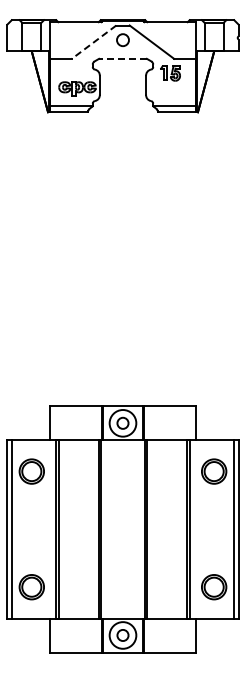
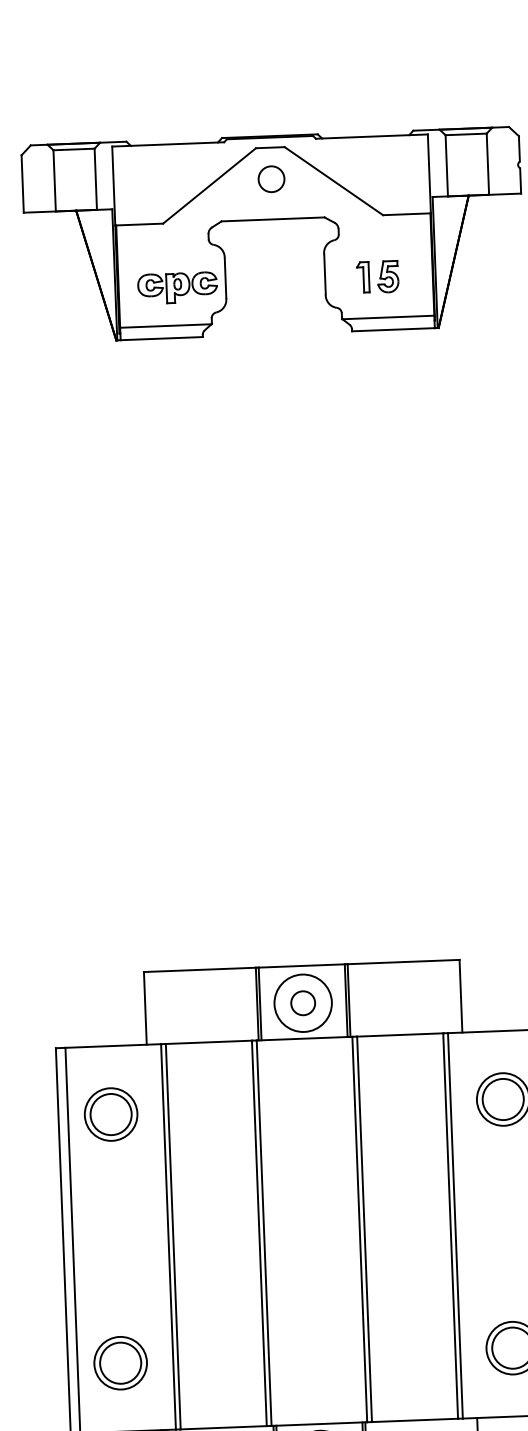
line: (94, 42) -> (210, 186), dashed -> solid
line: (123, 58) -> (274, 218), dashed -> solid
part: (170, 73) -> (377, 277), moved

